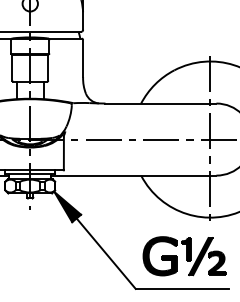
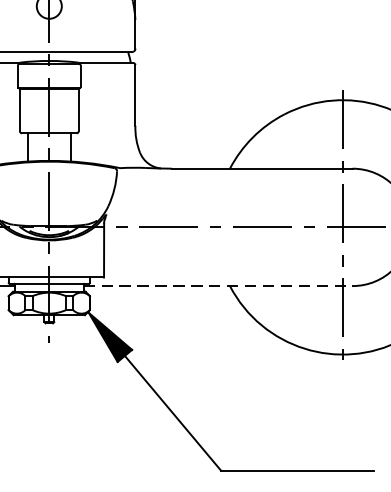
line: (133, 175) -> (217, 285), solid -> dashed
part: (184, 256) -> (300, 417), removed

